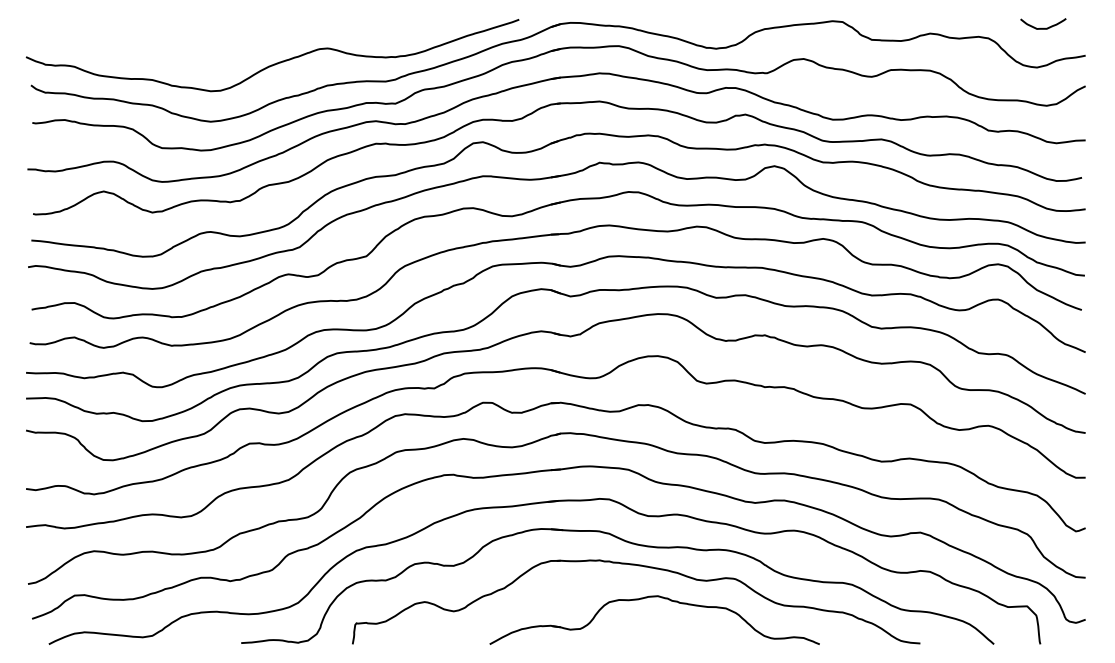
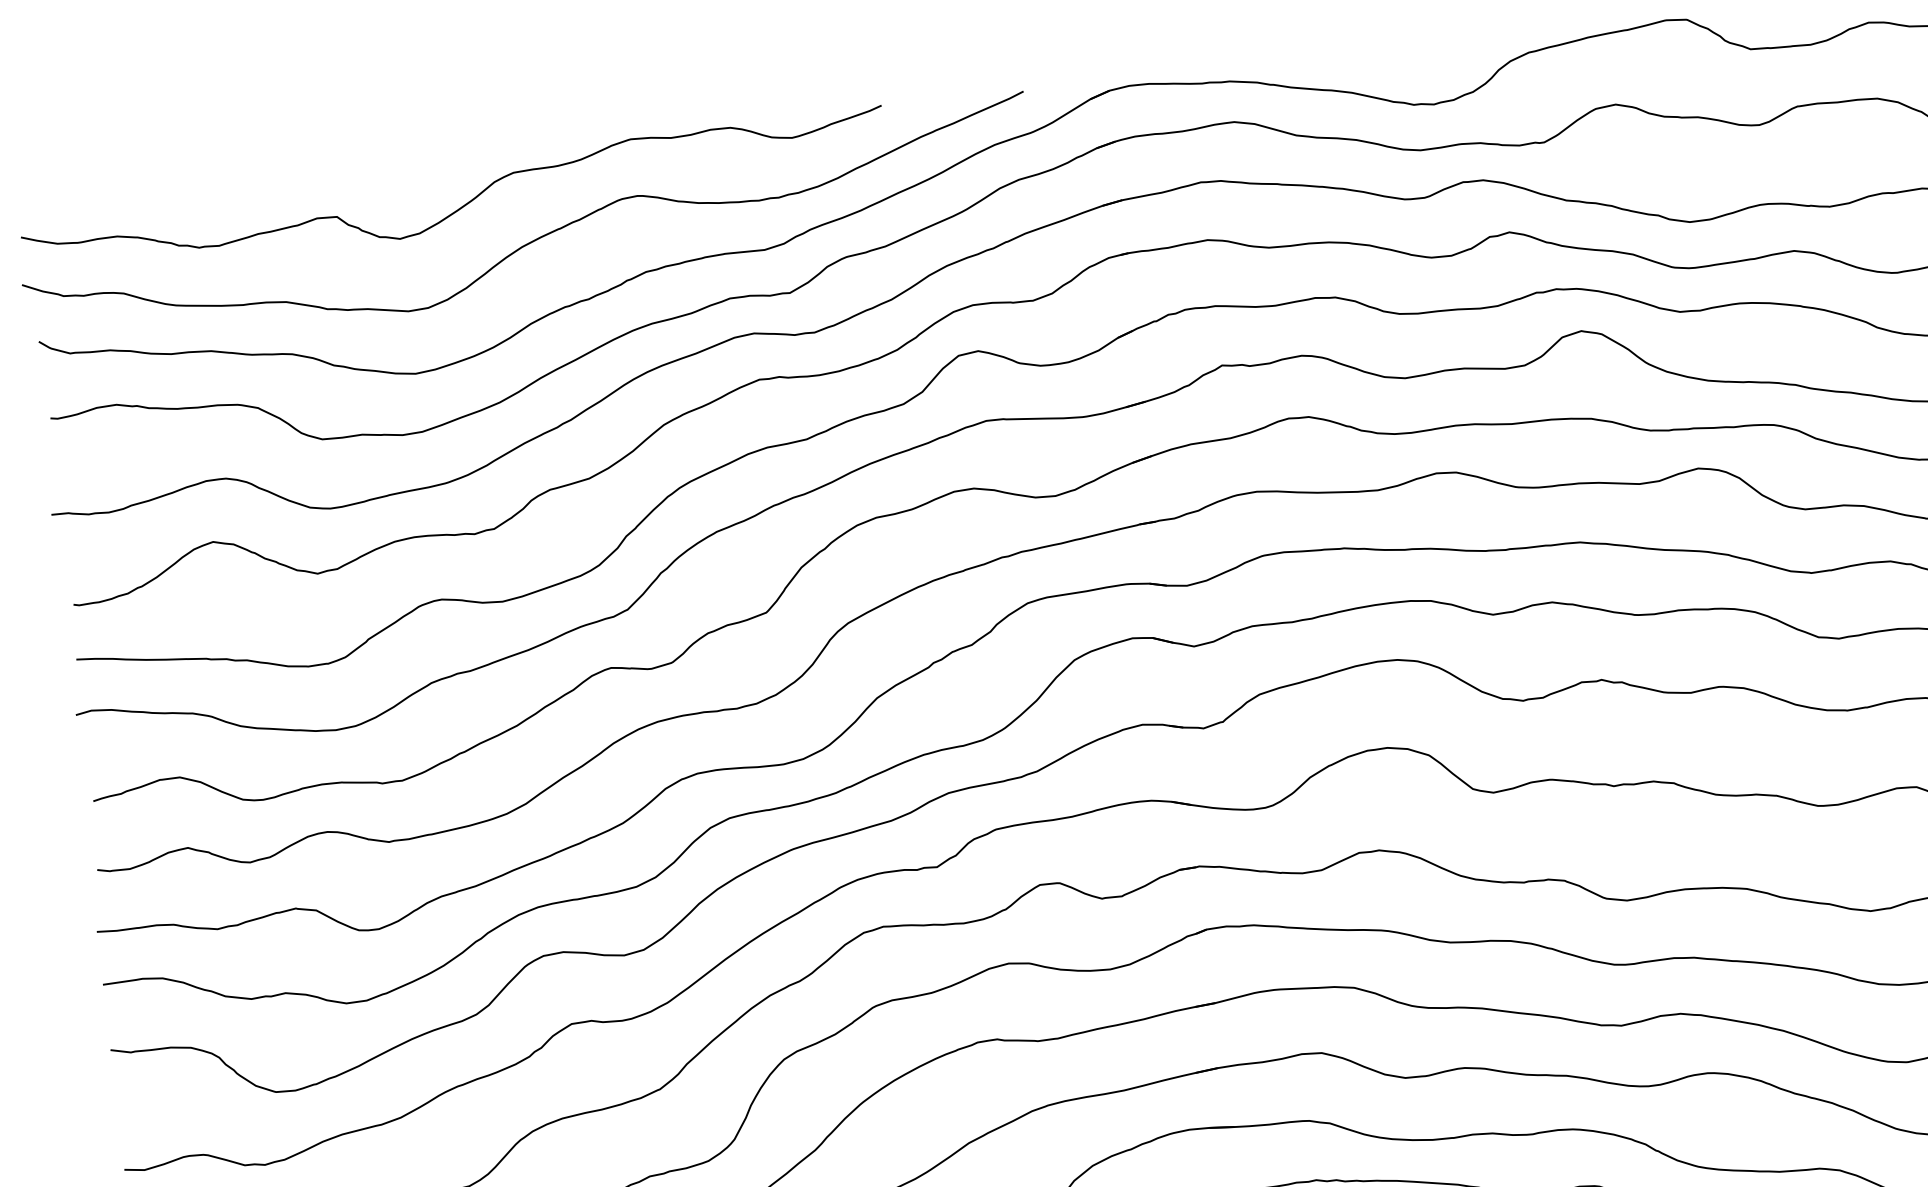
curve: (243, 42) -> (464, 203), added

